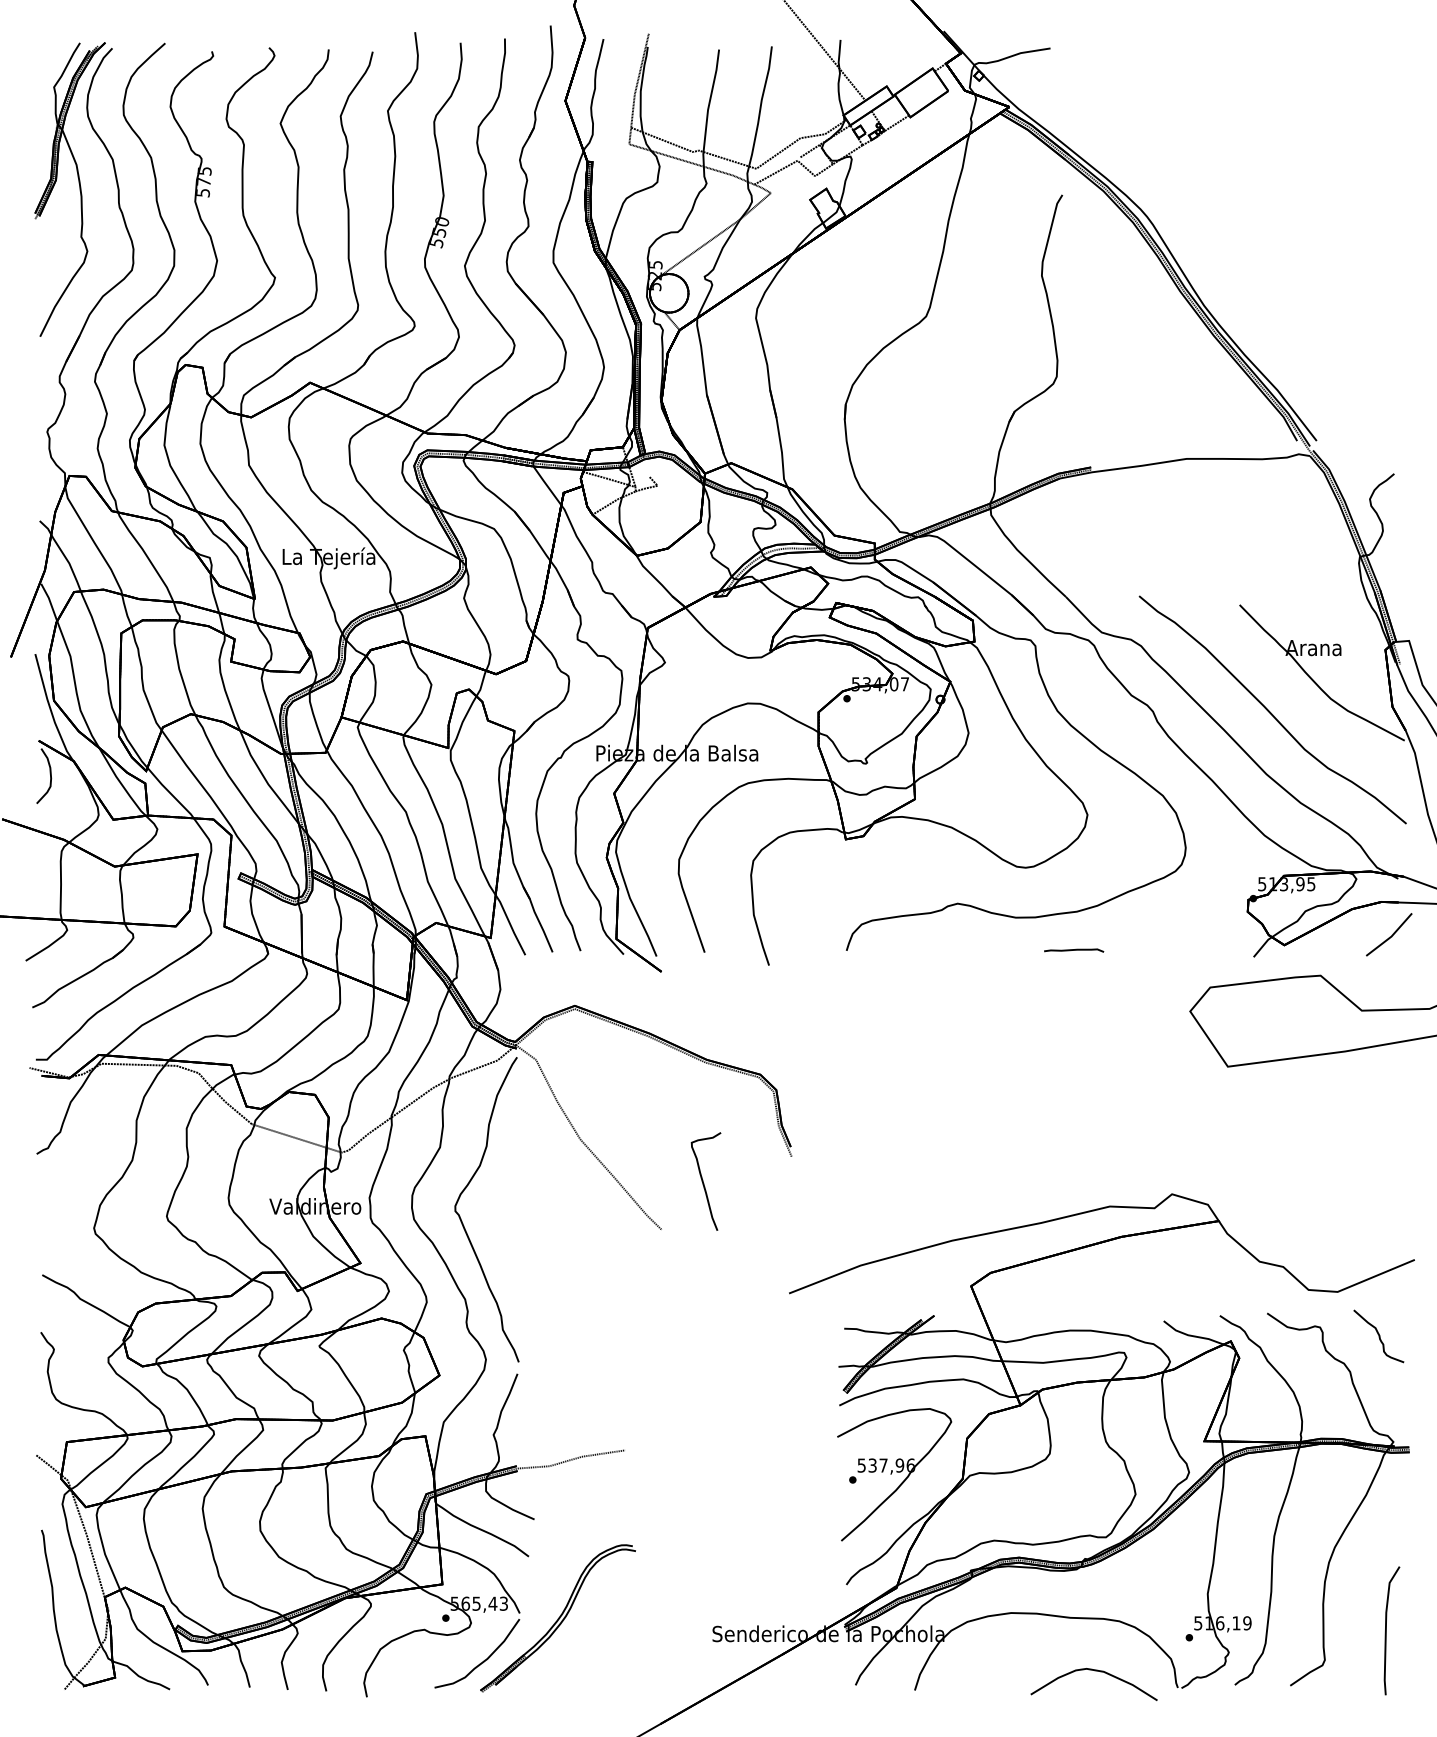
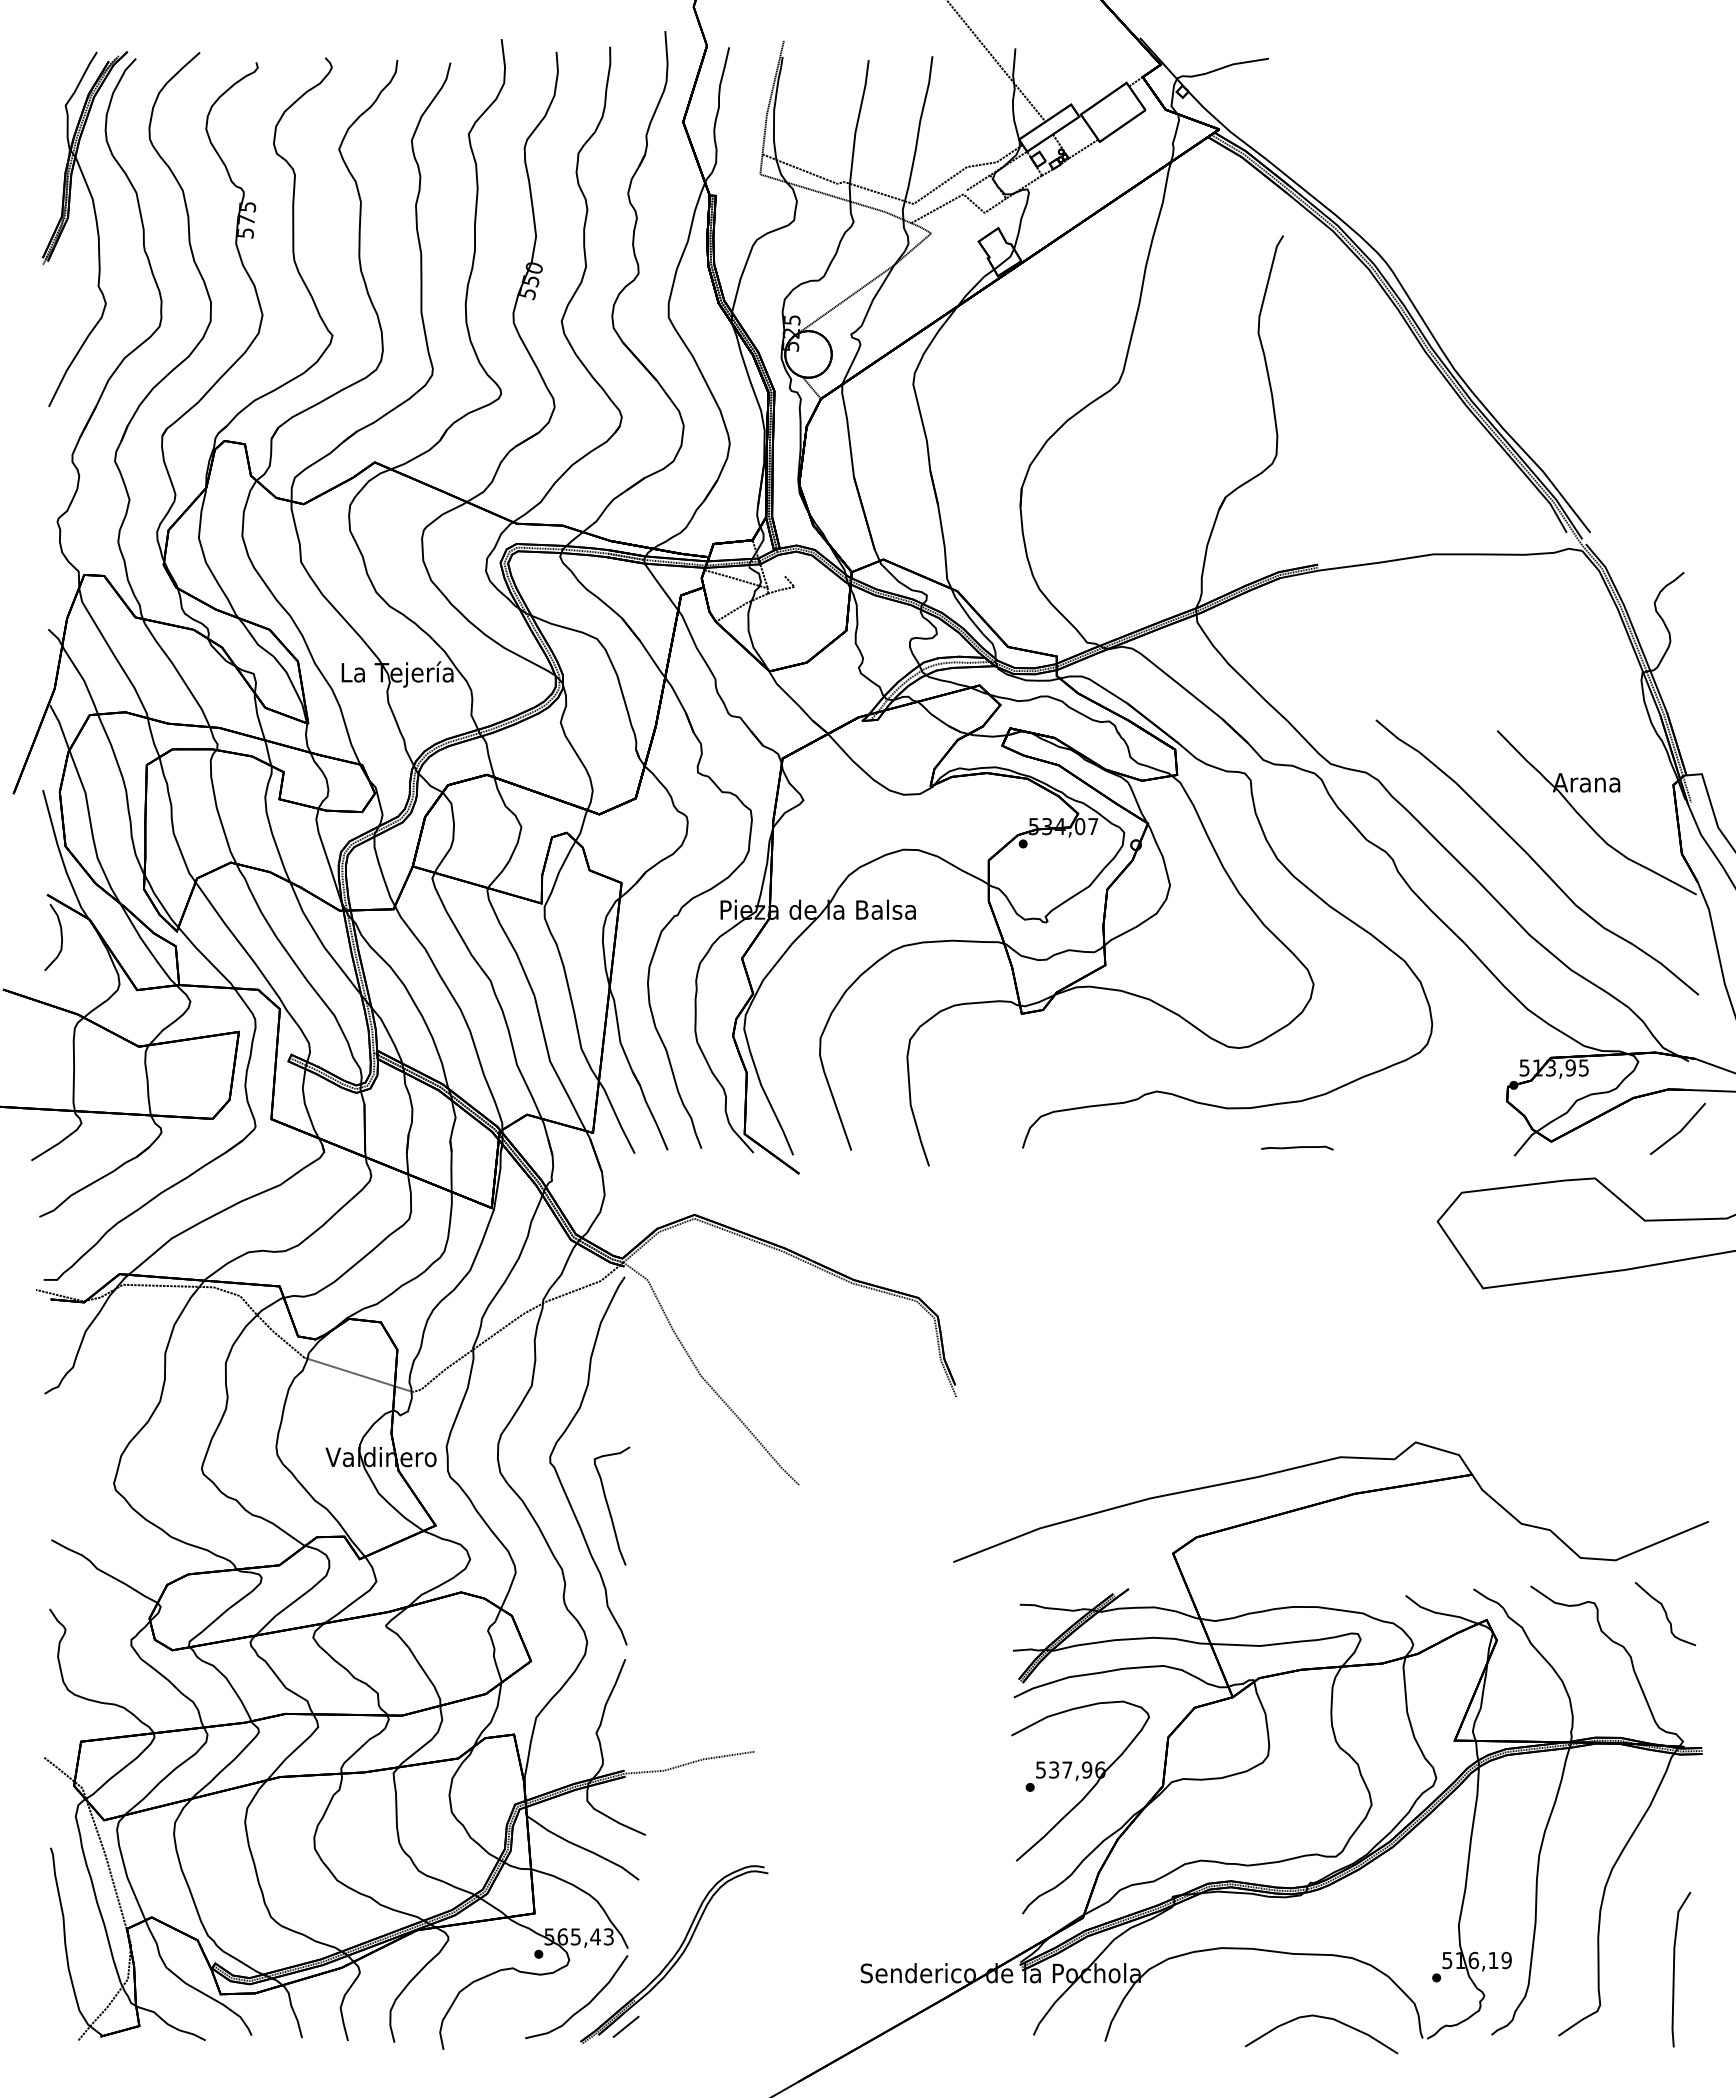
curve: (704, 1182) -> (609, 1507), moved
line: (517, 1677) -> (625, 2026), added

